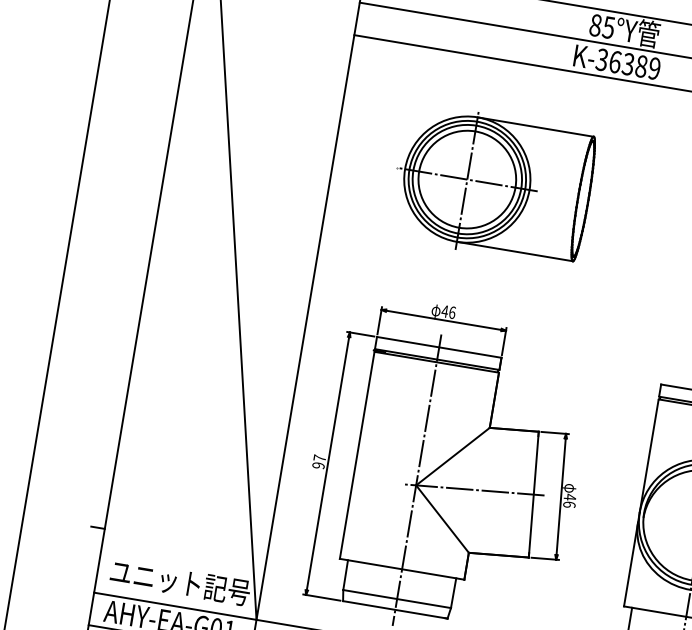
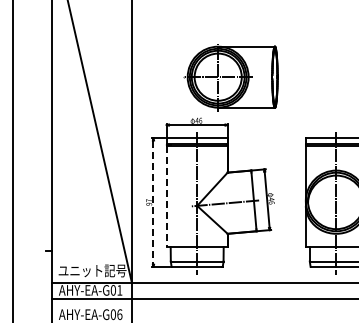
part: (492, 184) -> (230, 77), moved
line: (356, 455) -> (166, 196), solid -> dashed
line: (327, 465) -> (153, 203), solid -> dashed

